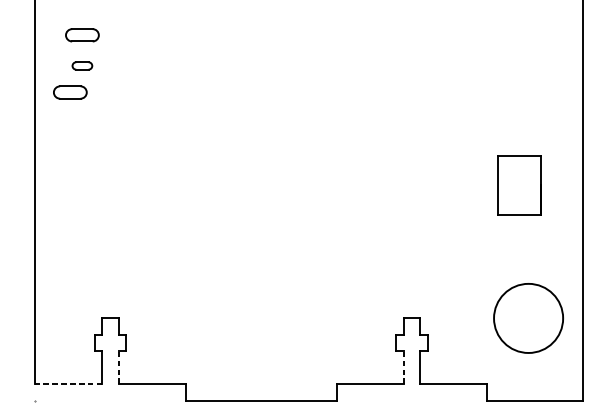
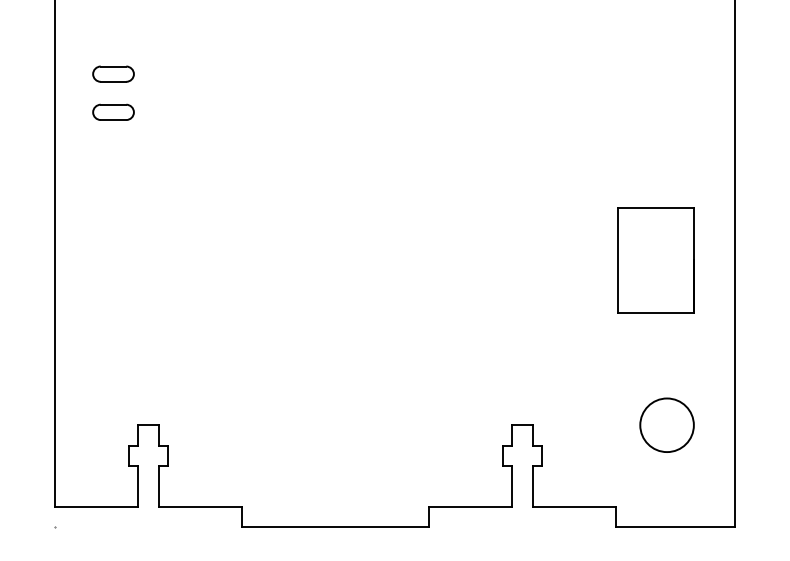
part: (82, 65) -> (113, 111), size x1.67
part: (70, 91) -> (98, 144), removed
part: (519, 185) -> (655, 260), size x1.43
circle: (528, 317) -> (666, 424), size x0.62
line: (118, 367) -> (158, 486), dashed -> solid
line: (403, 367) -> (512, 486), dashed -> solid
line: (68, 383) -> (96, 506), dashed -> solid

